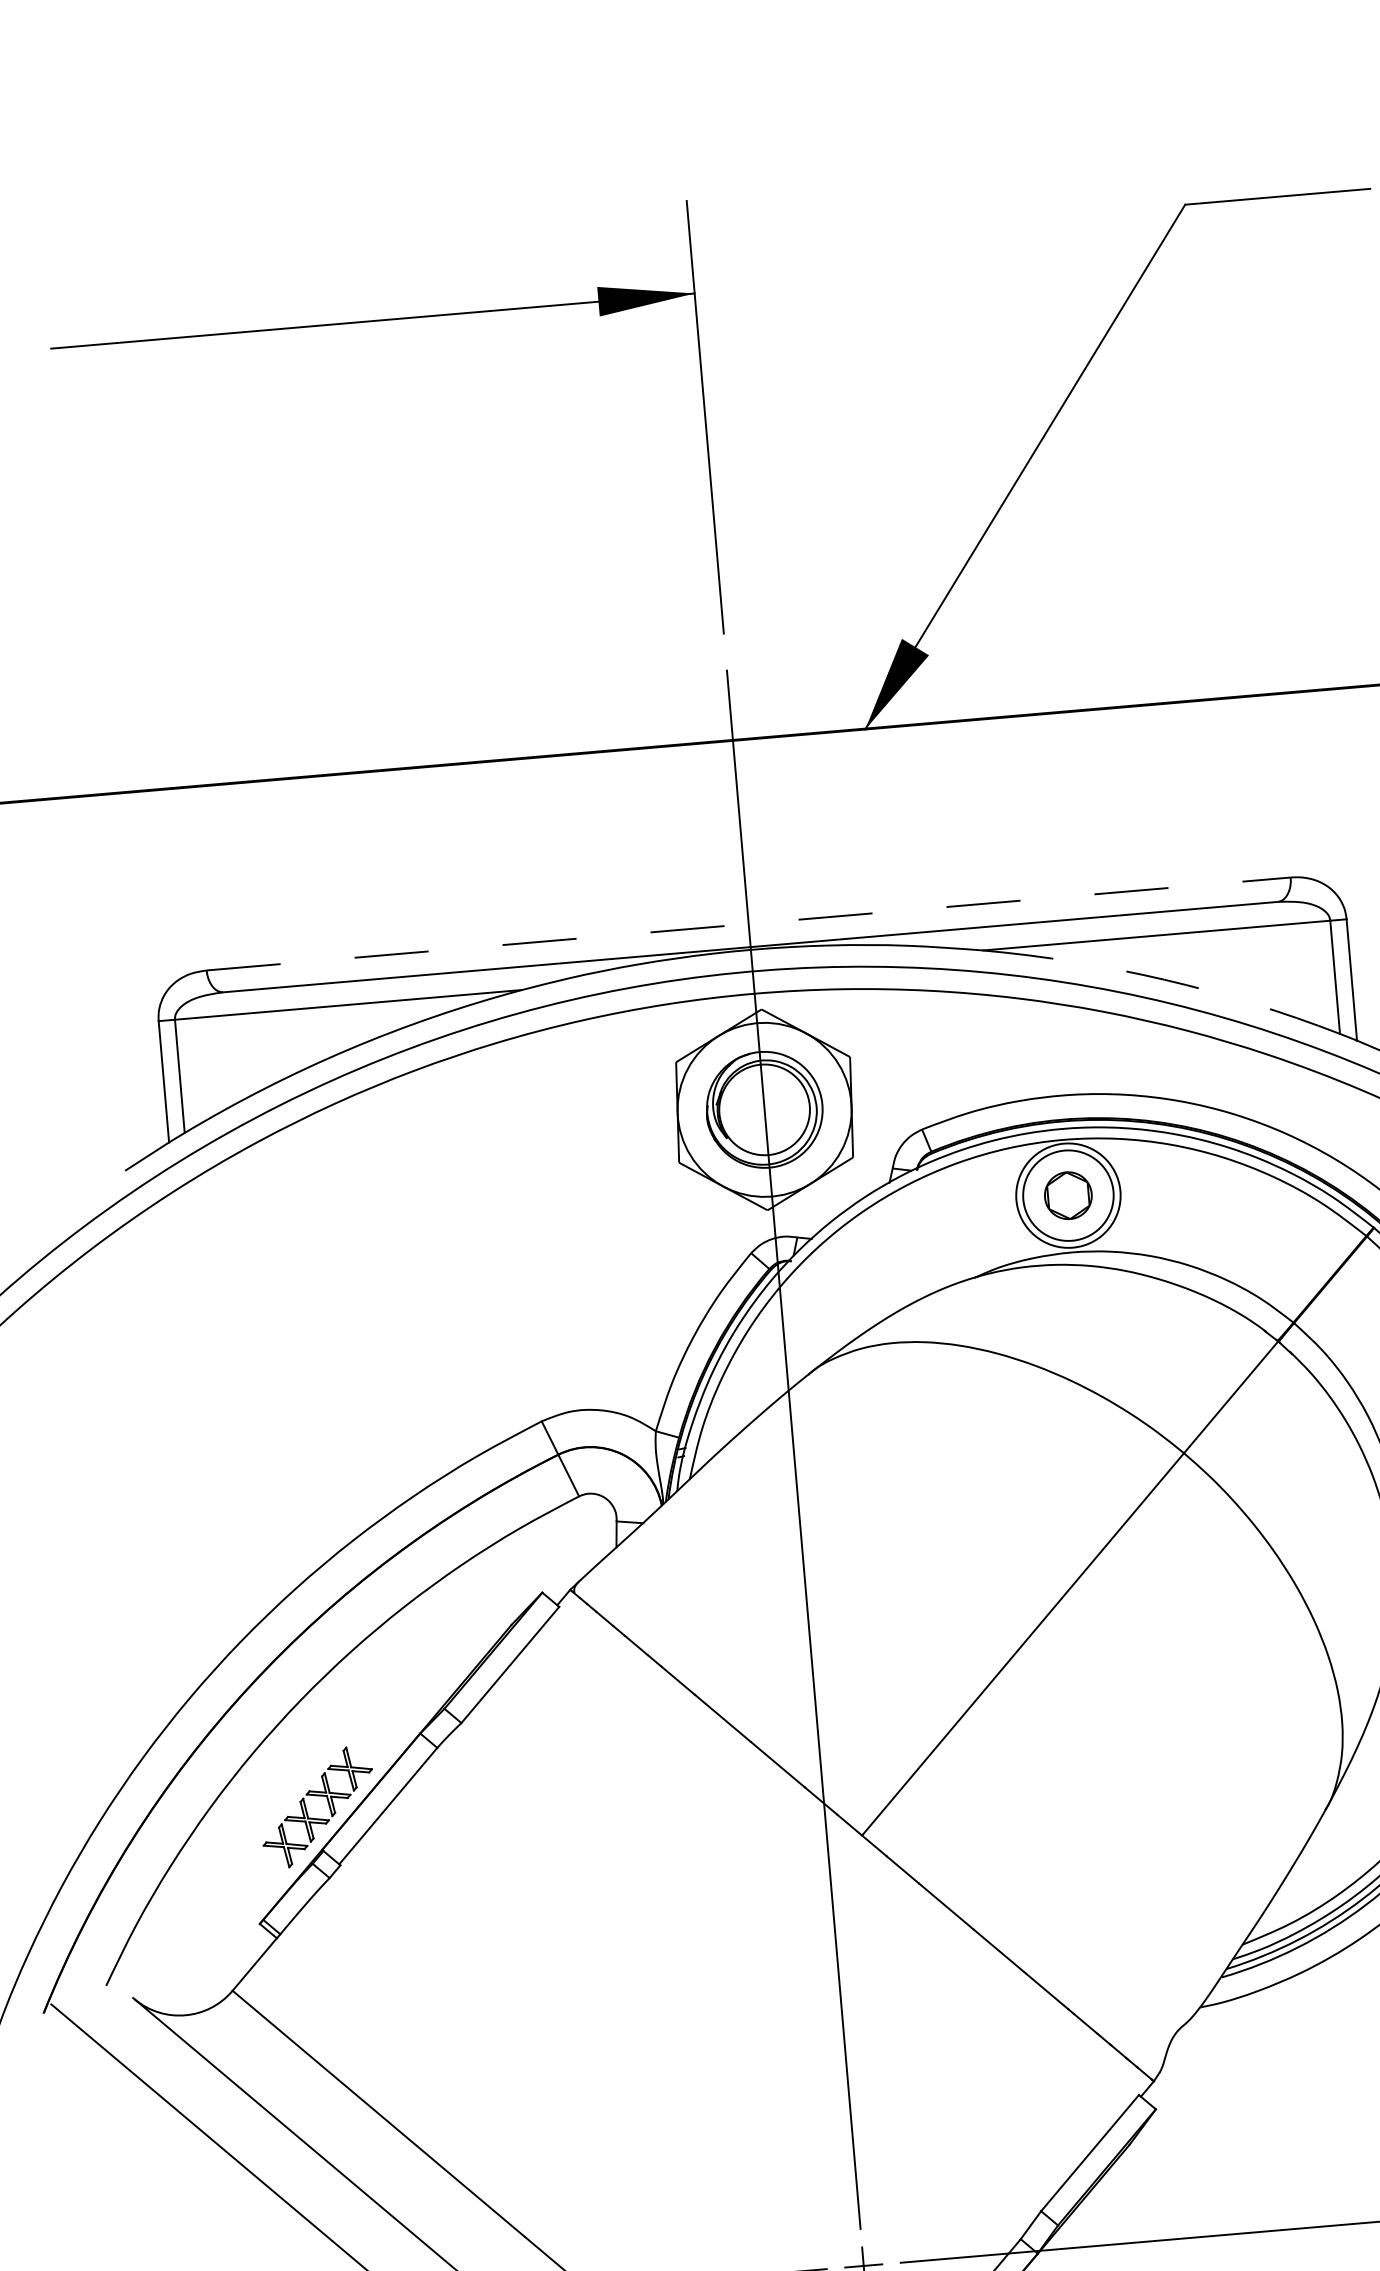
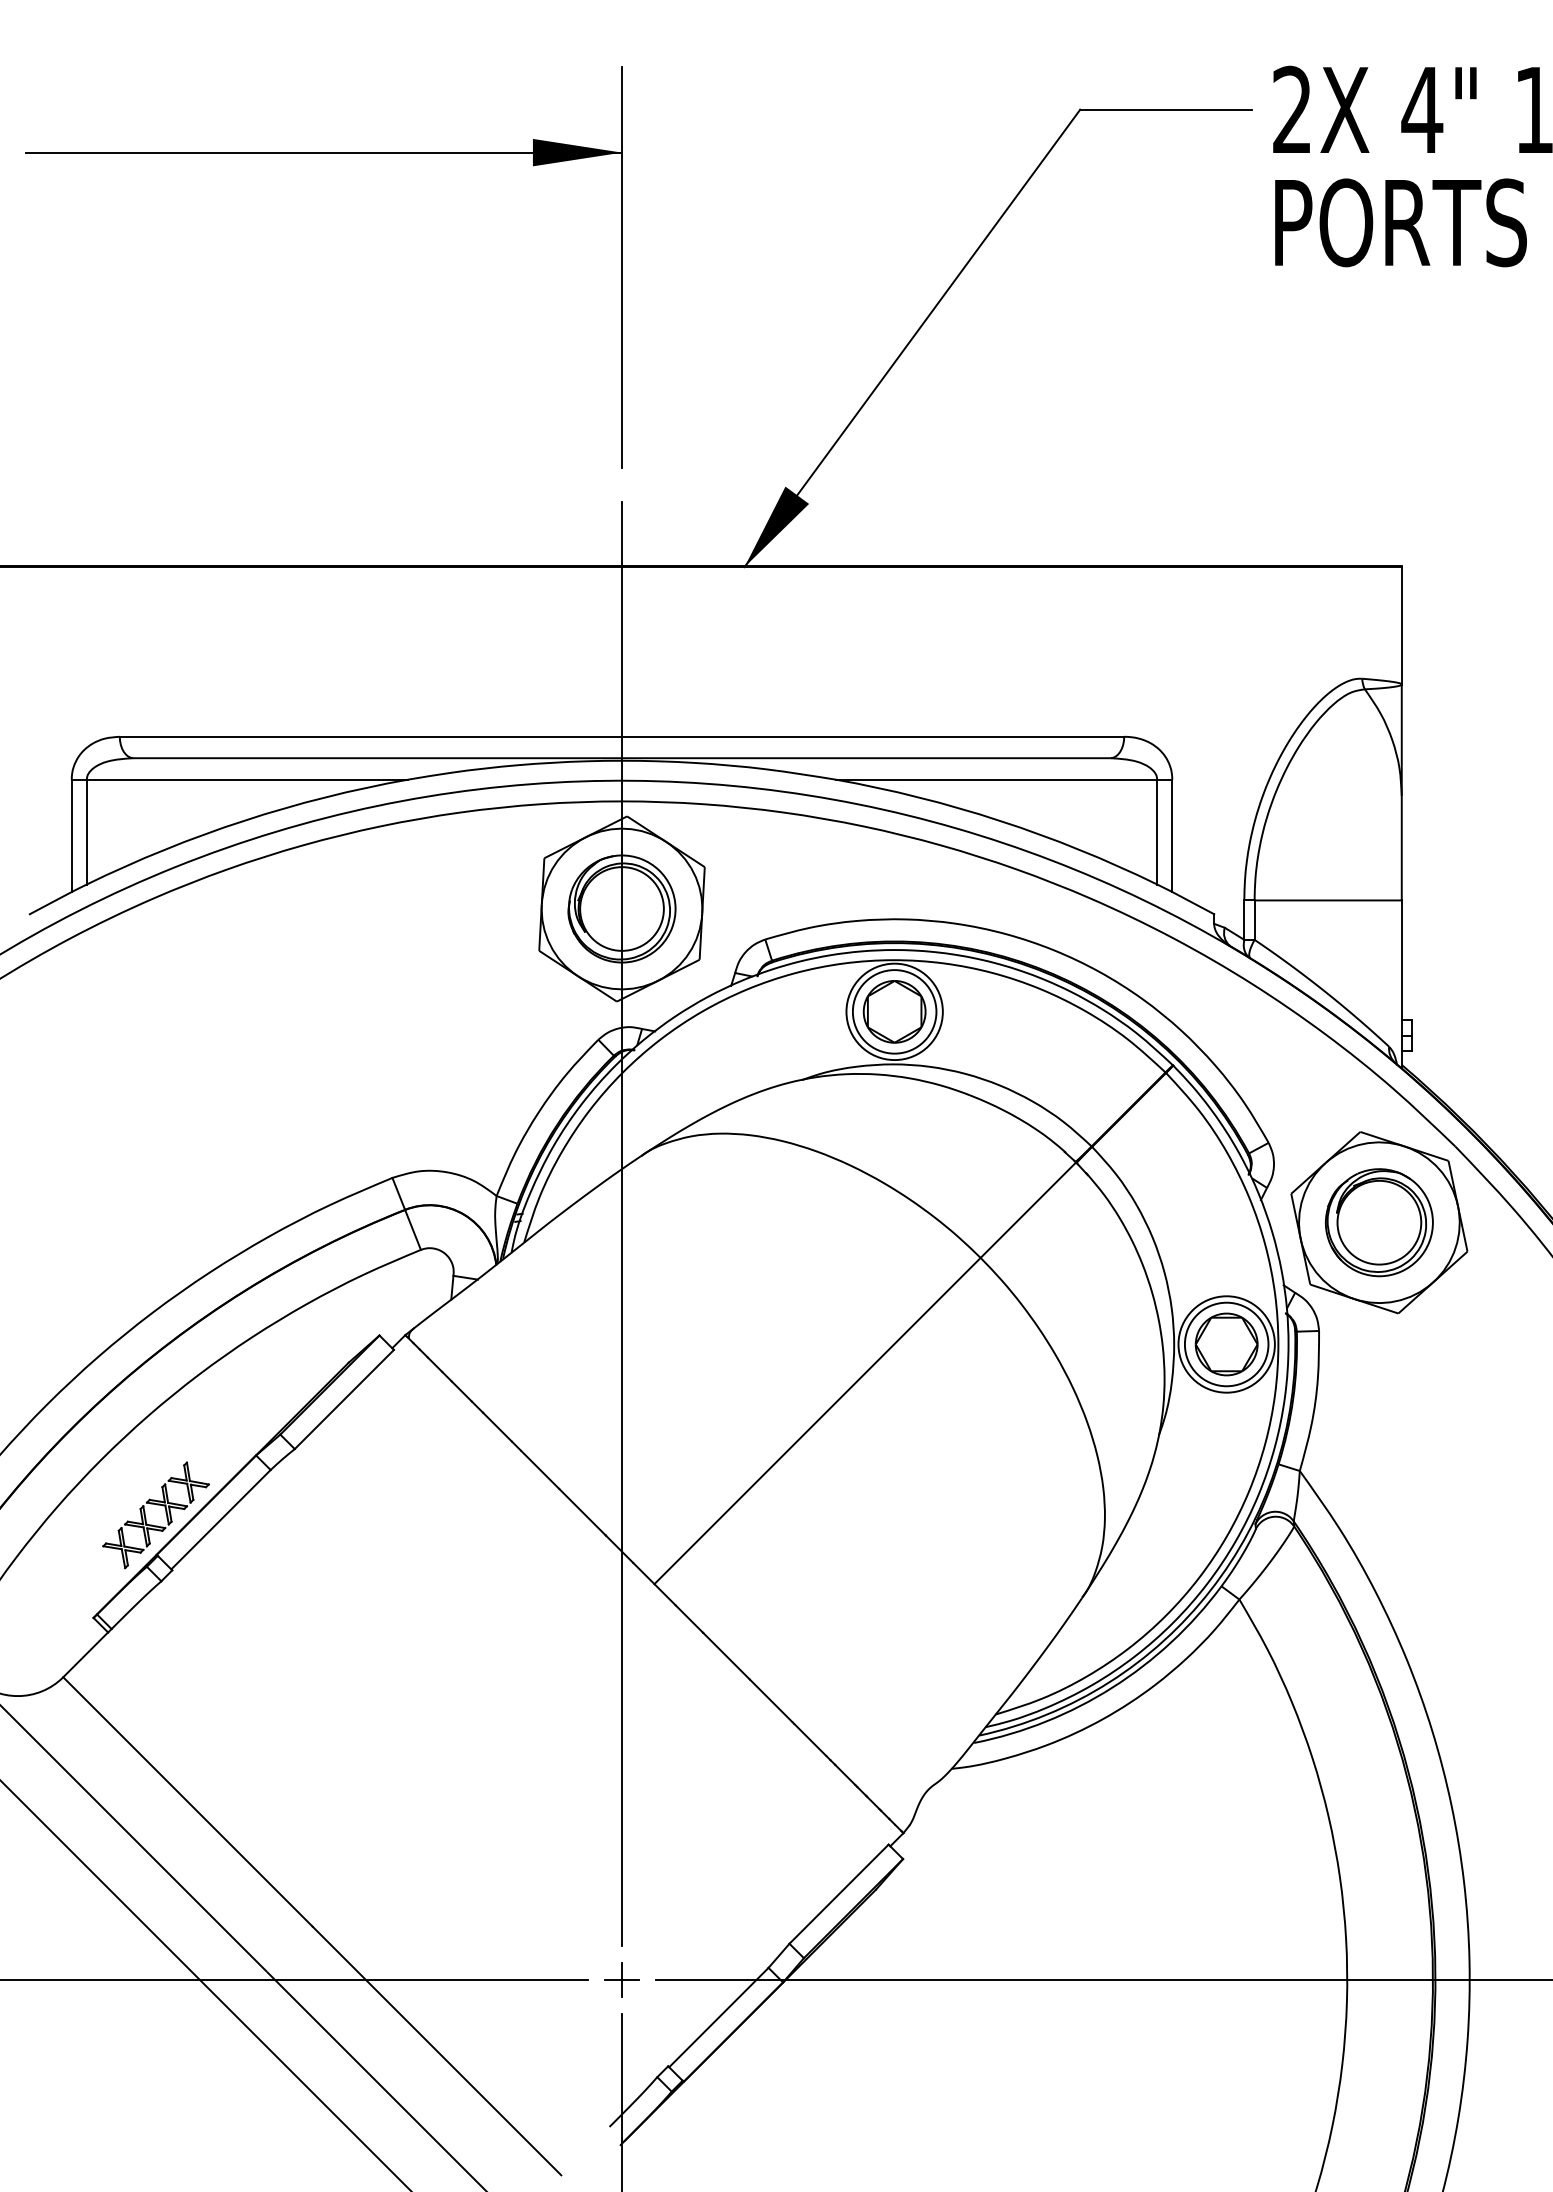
line: (749, 923) -> (622, 736), dashed -> solid
arc: (1164, 979) -> (1000, 820), dashed -> solid
part: (1068, 1195) -> (894, 1011), size x1.43

